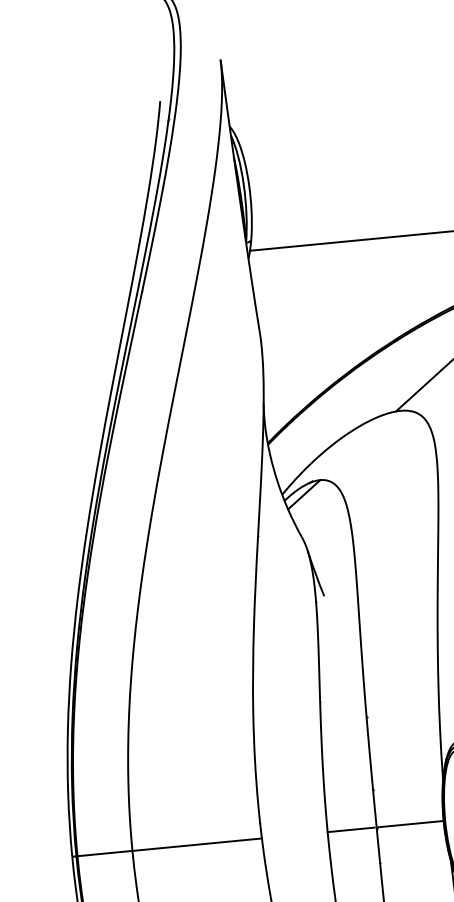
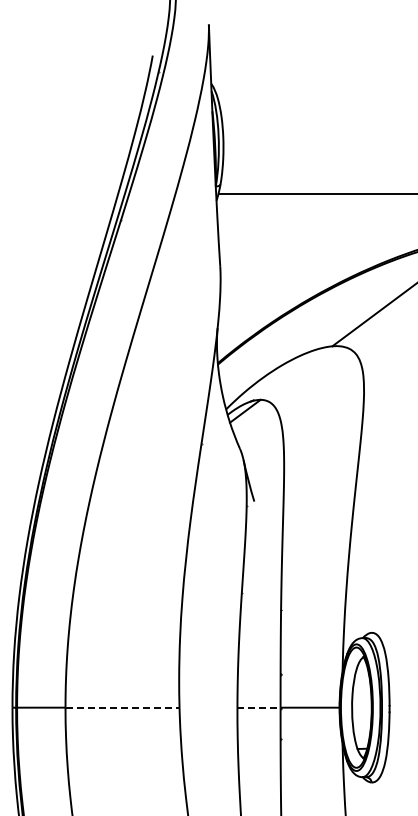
line: (351, 829) -> (258, 707), solid -> dashed
line: (198, 844) -> (123, 707), solid -> dashed

